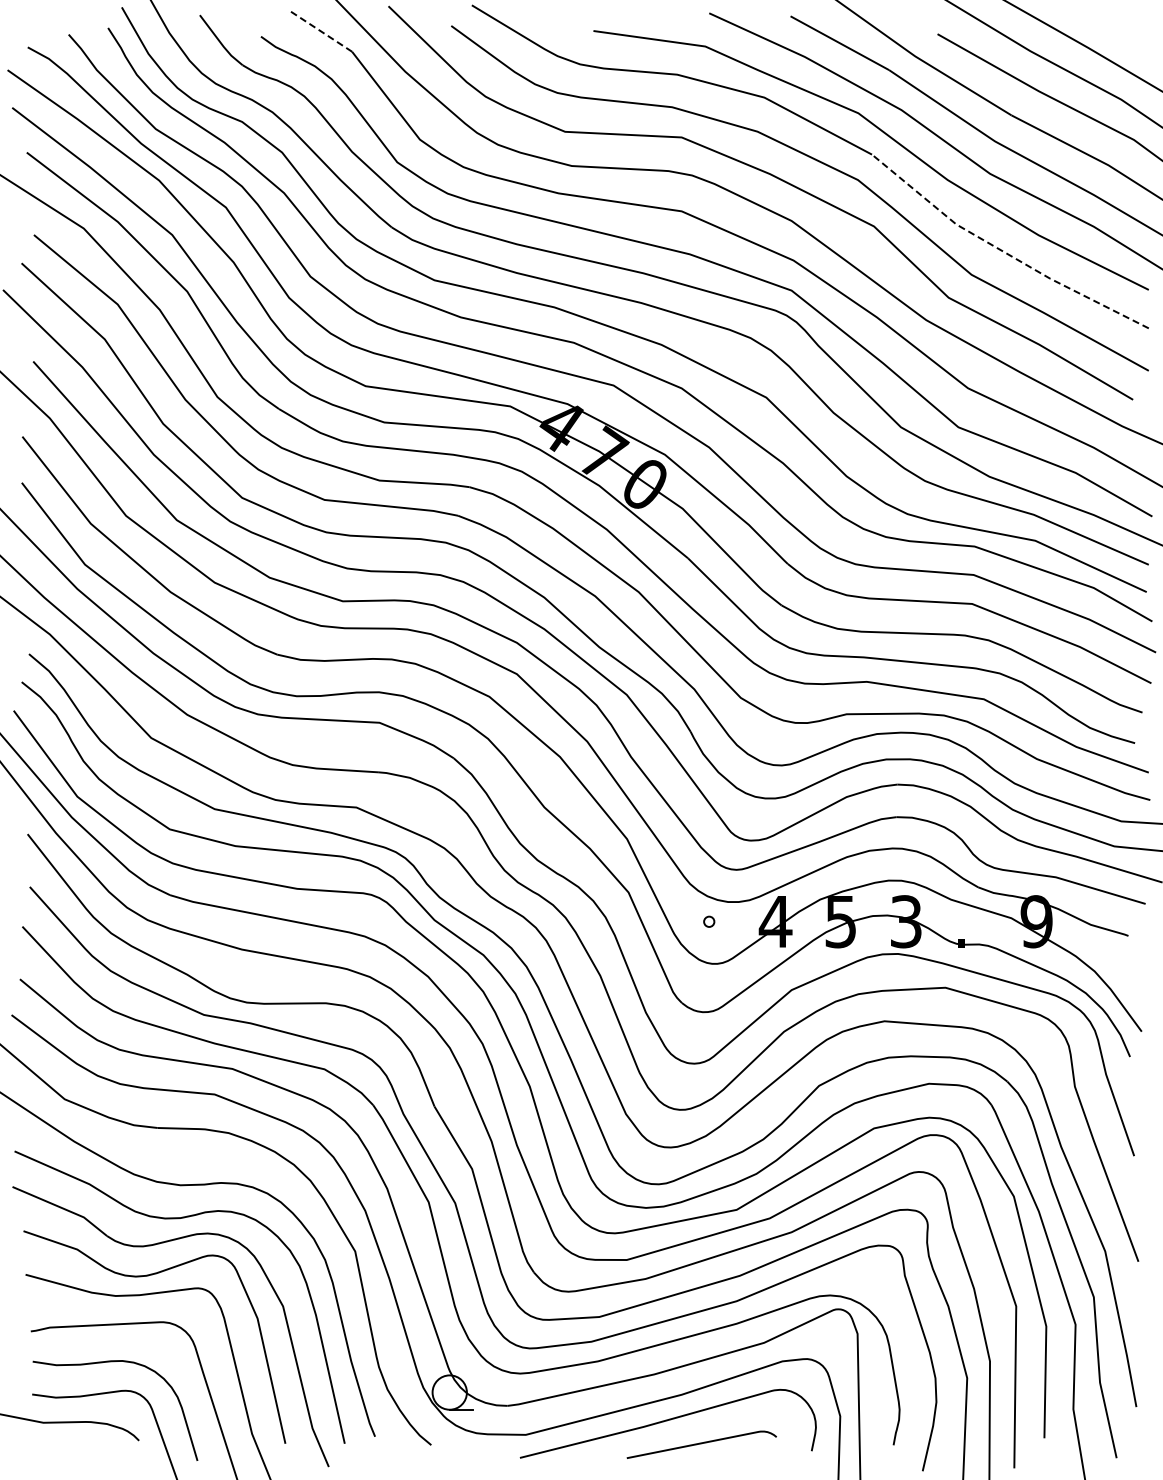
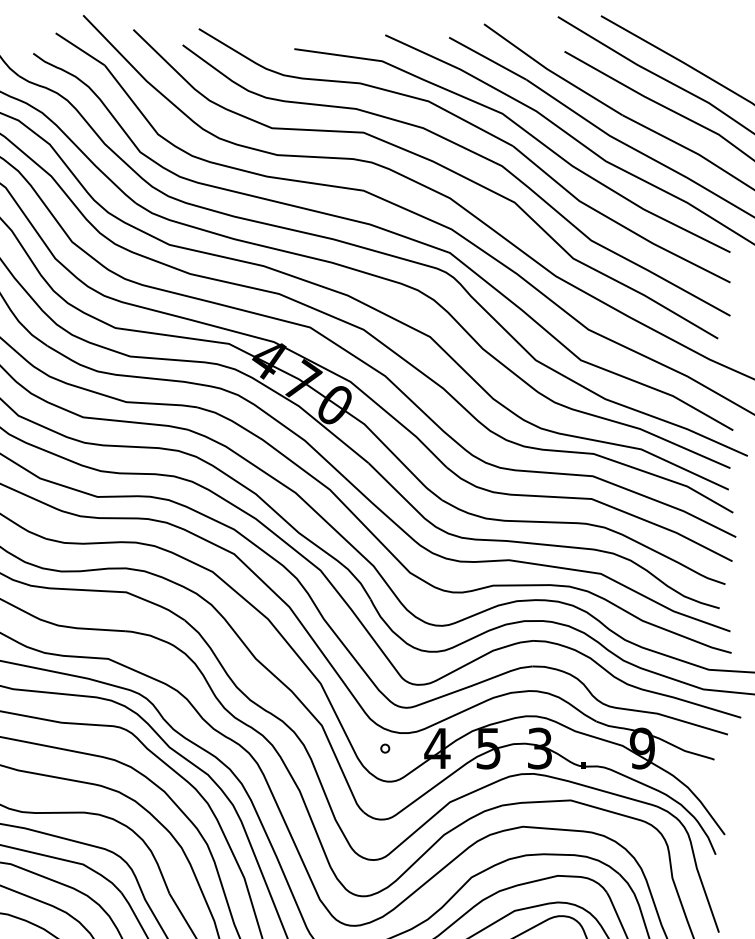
line: (320, 31) -> (79, 49), dashed -> solid
line: (1003, 251) -> (616, 222), dashed -> solid

